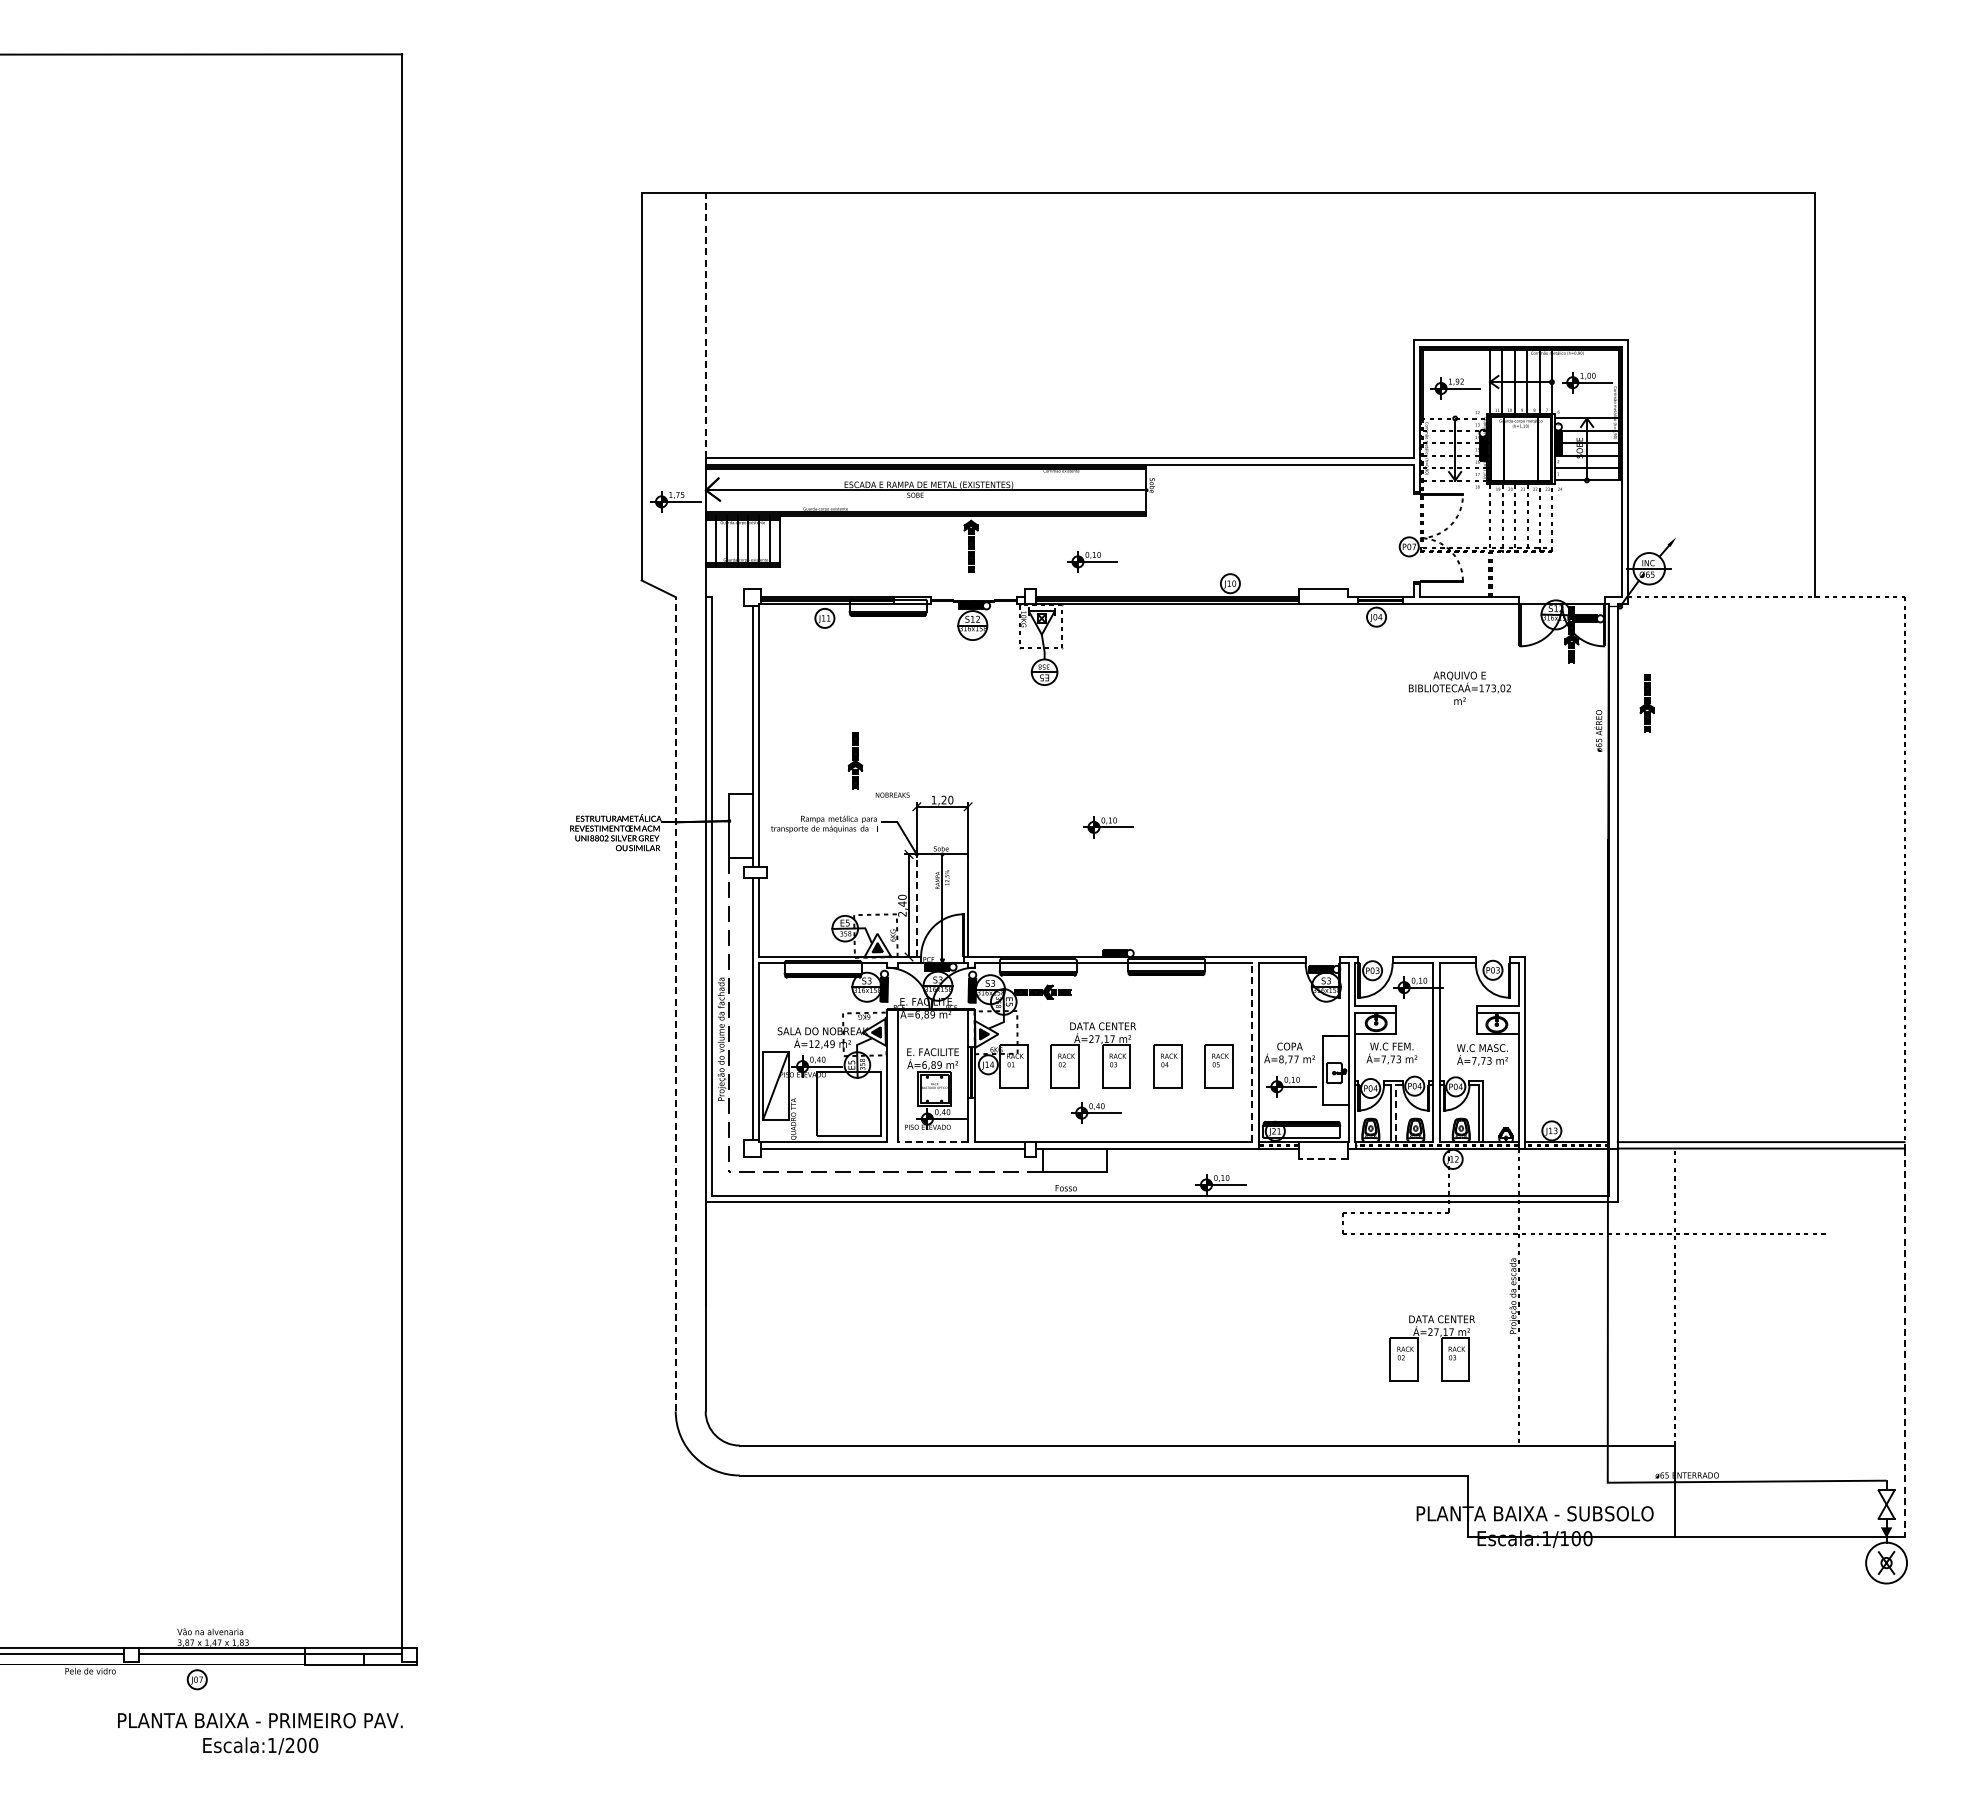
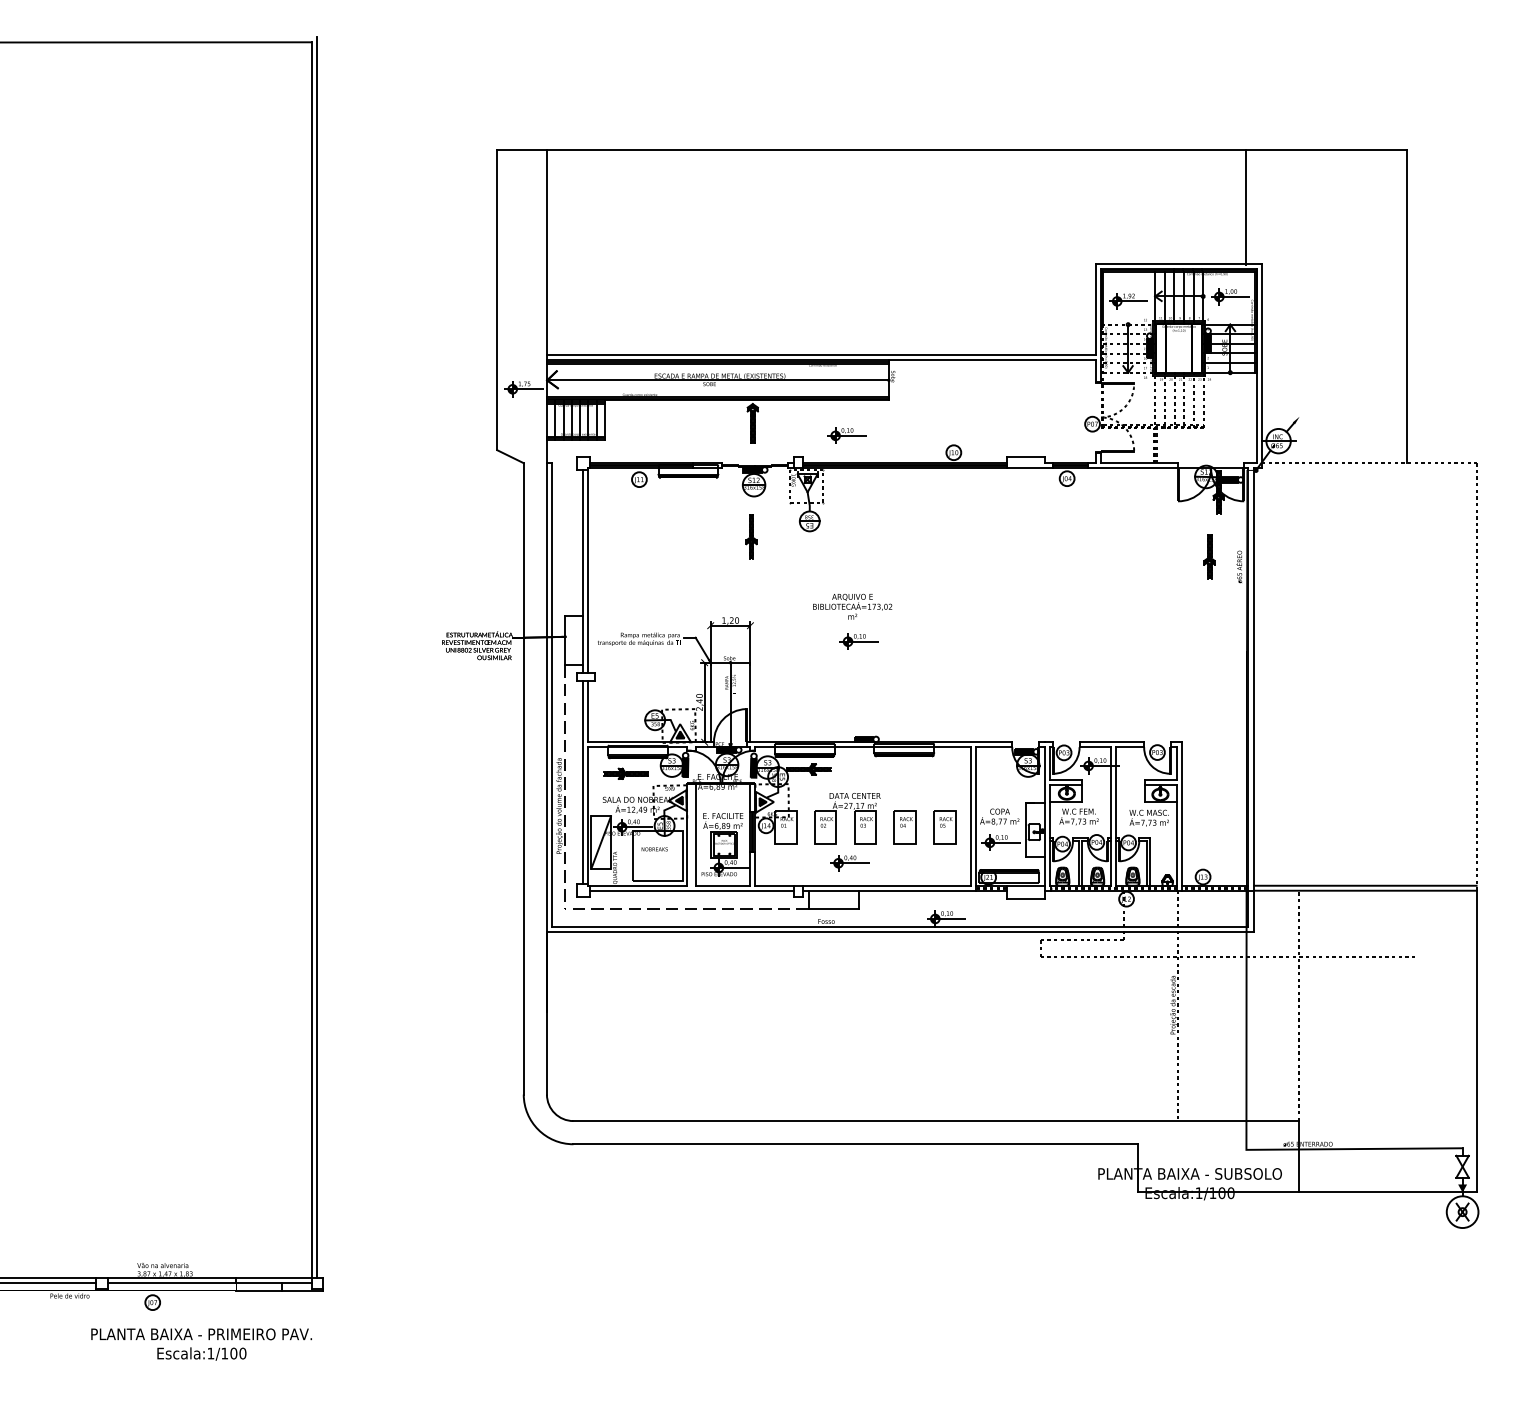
line: (1607, 267) -> (1246, 207), added
line: (705, 325) -> (546, 252), dashed -> solid
text: (1459, 687) -> (852, 606), moved
part: (1646, 703) -> (1209, 557), moved
part: (855, 760) -> (751, 536), moved
text: (892, 794) -> (654, 848), moved
line: (408, 847) -> (316, 657), added
line: (916, 905) -> (710, 702), dashed -> solid
part: (807, 997) -> (625, 773), added
line: (675, 1003) -> (523, 778), dashed -> solid
line: (1252, 1052) -> (970, 816), dashed -> solid
line: (1395, 1113) -> (1081, 863), dashed -> solid
line: (932, 1142) -> (722, 886), dashed -> solid
line: (1323, 1159) -> (1026, 899), dashed -> solid
line: (1904, 1343) -> (1476, 1041), dashed -> solid
part: (1441, 1348) -> (1117, 1045), removed
text: (289, 1744) -> (224, 1352), Escala:1/200 -> Escala:1/100

